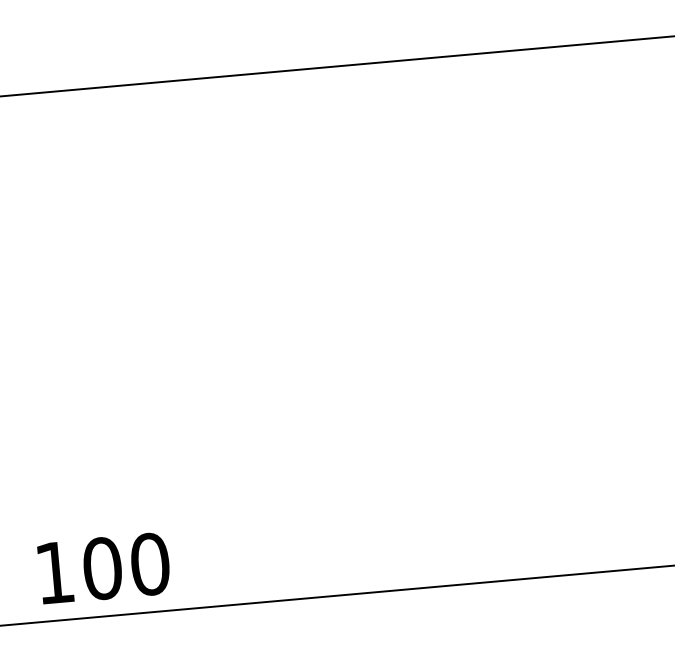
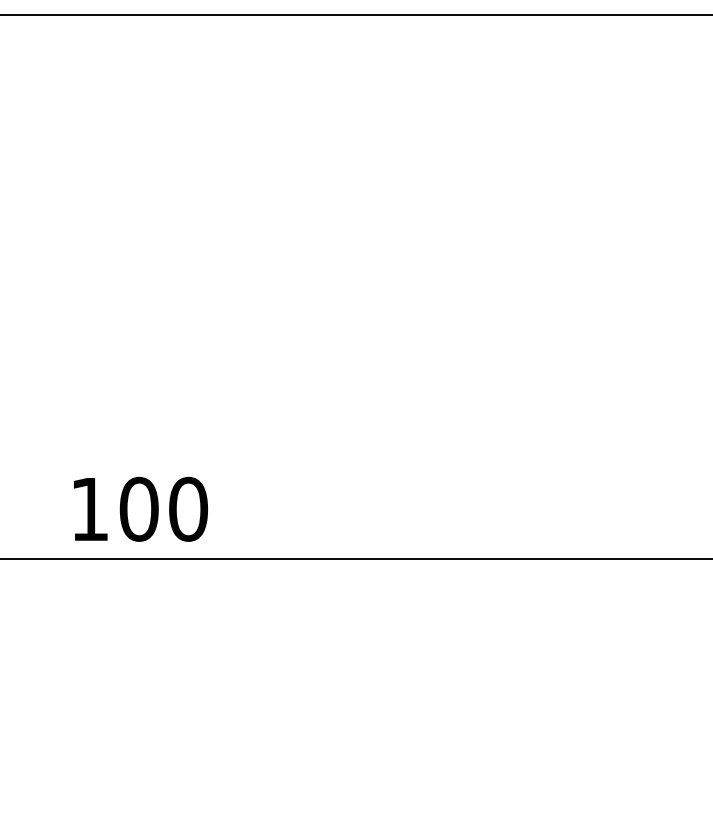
text: (103, 567) -> (140, 508), moved

